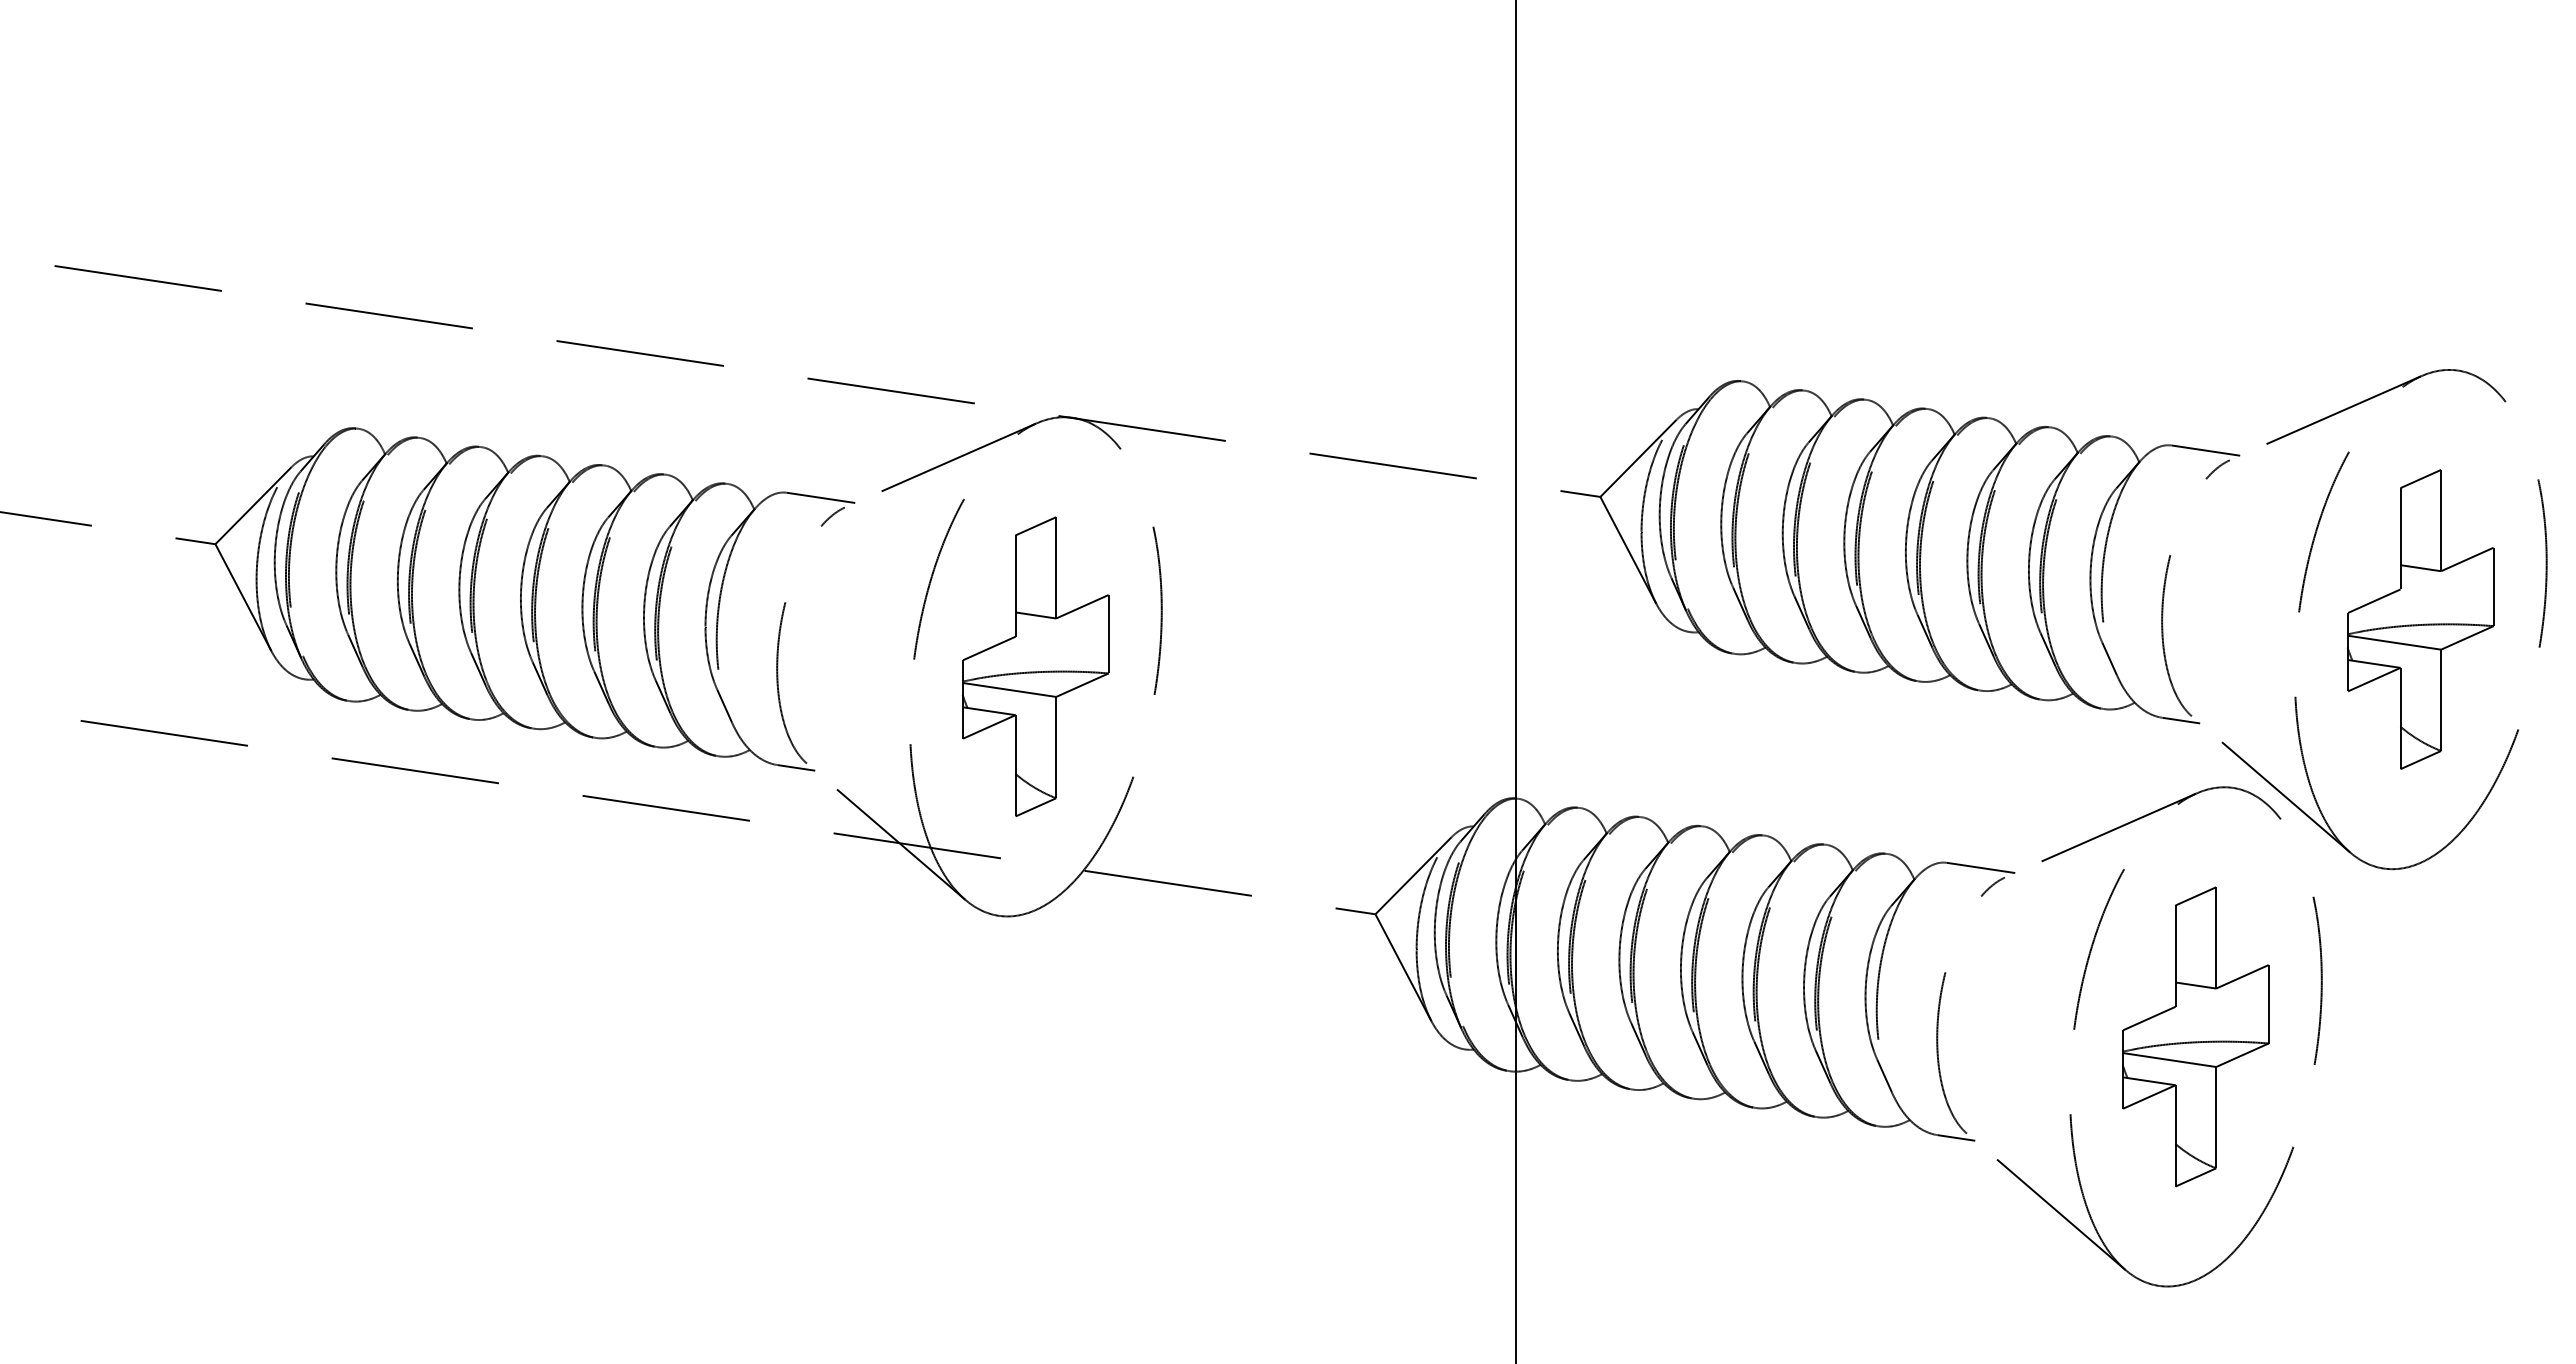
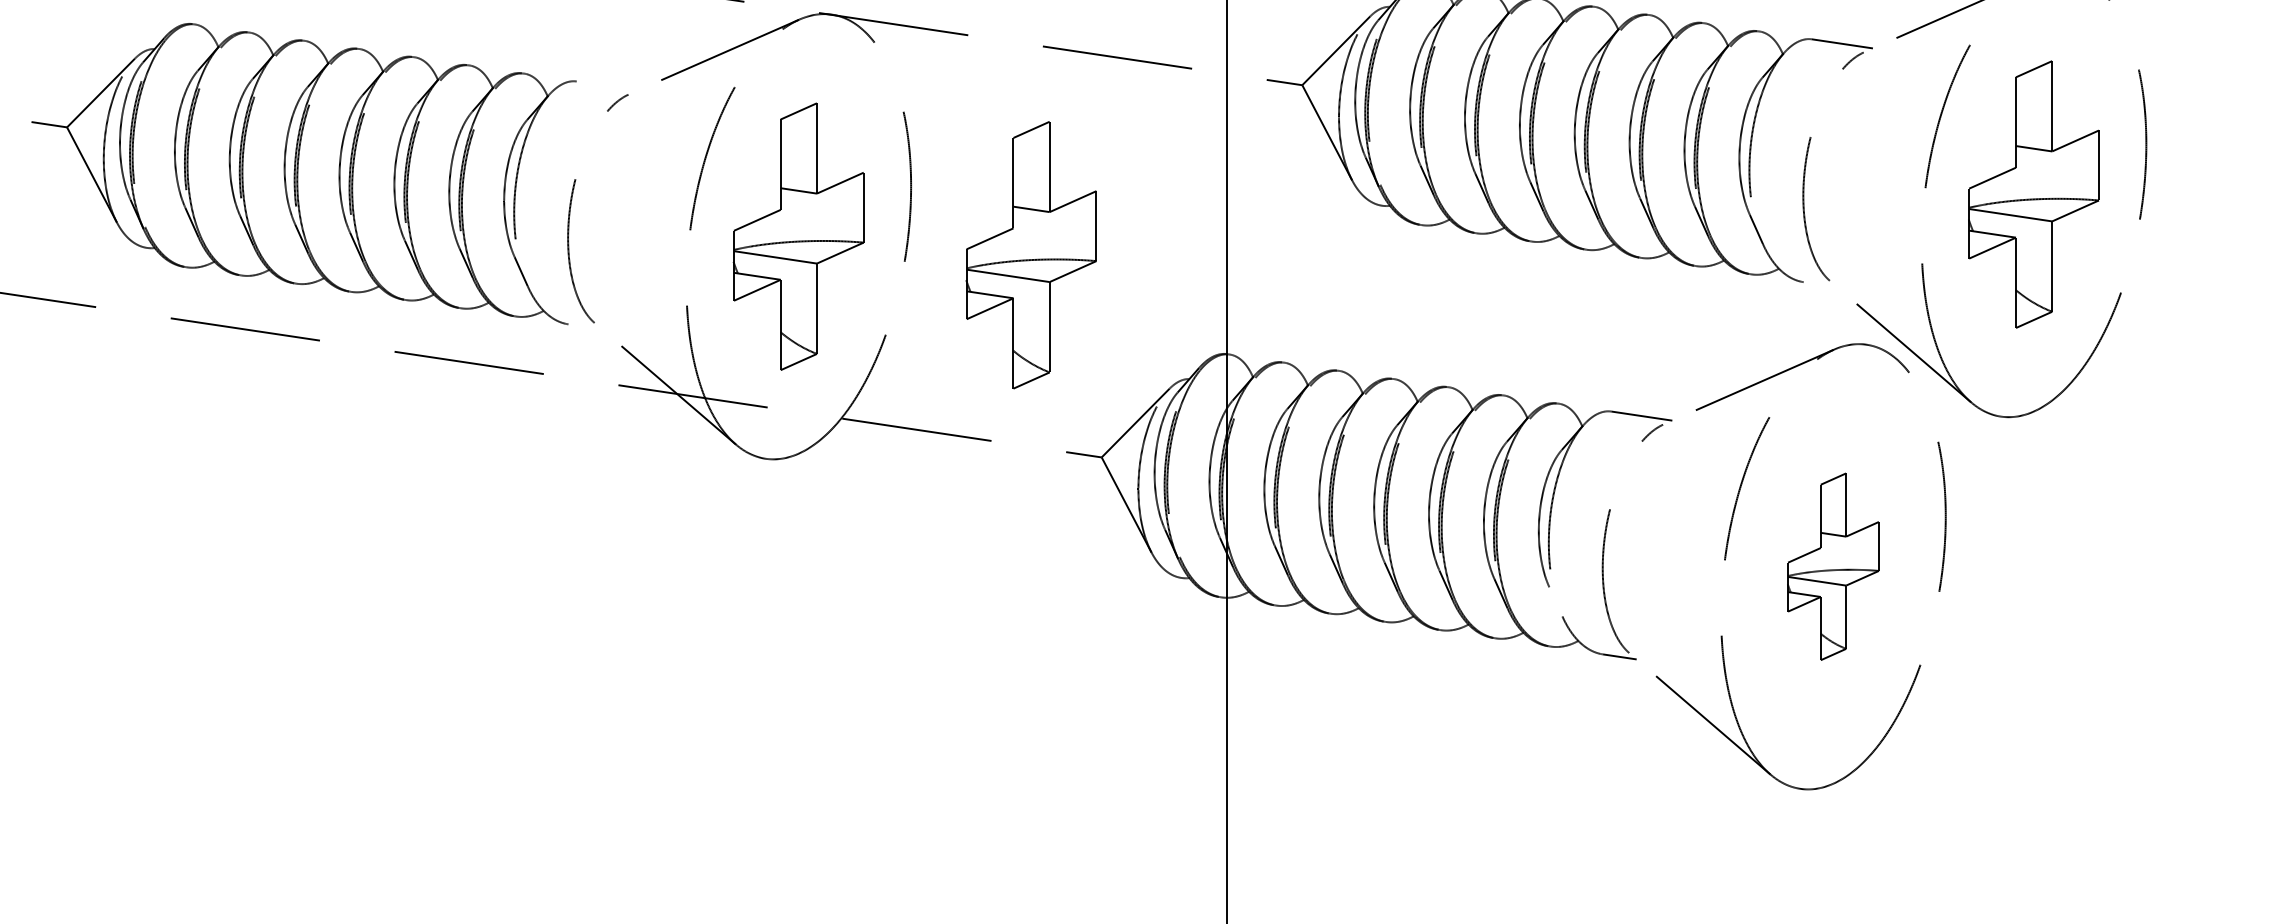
line: (820, 497) -> (606, 85), removed
part: (1296, 687) -> (1031, 255), added
line: (2181, 720) -> (1820, 284), removed
line: (796, 767) -> (585, 326), removed
part: (2195, 1036) -> (1833, 566), size x0.7
line: (1884, 1075) -> (1555, 601), removed

